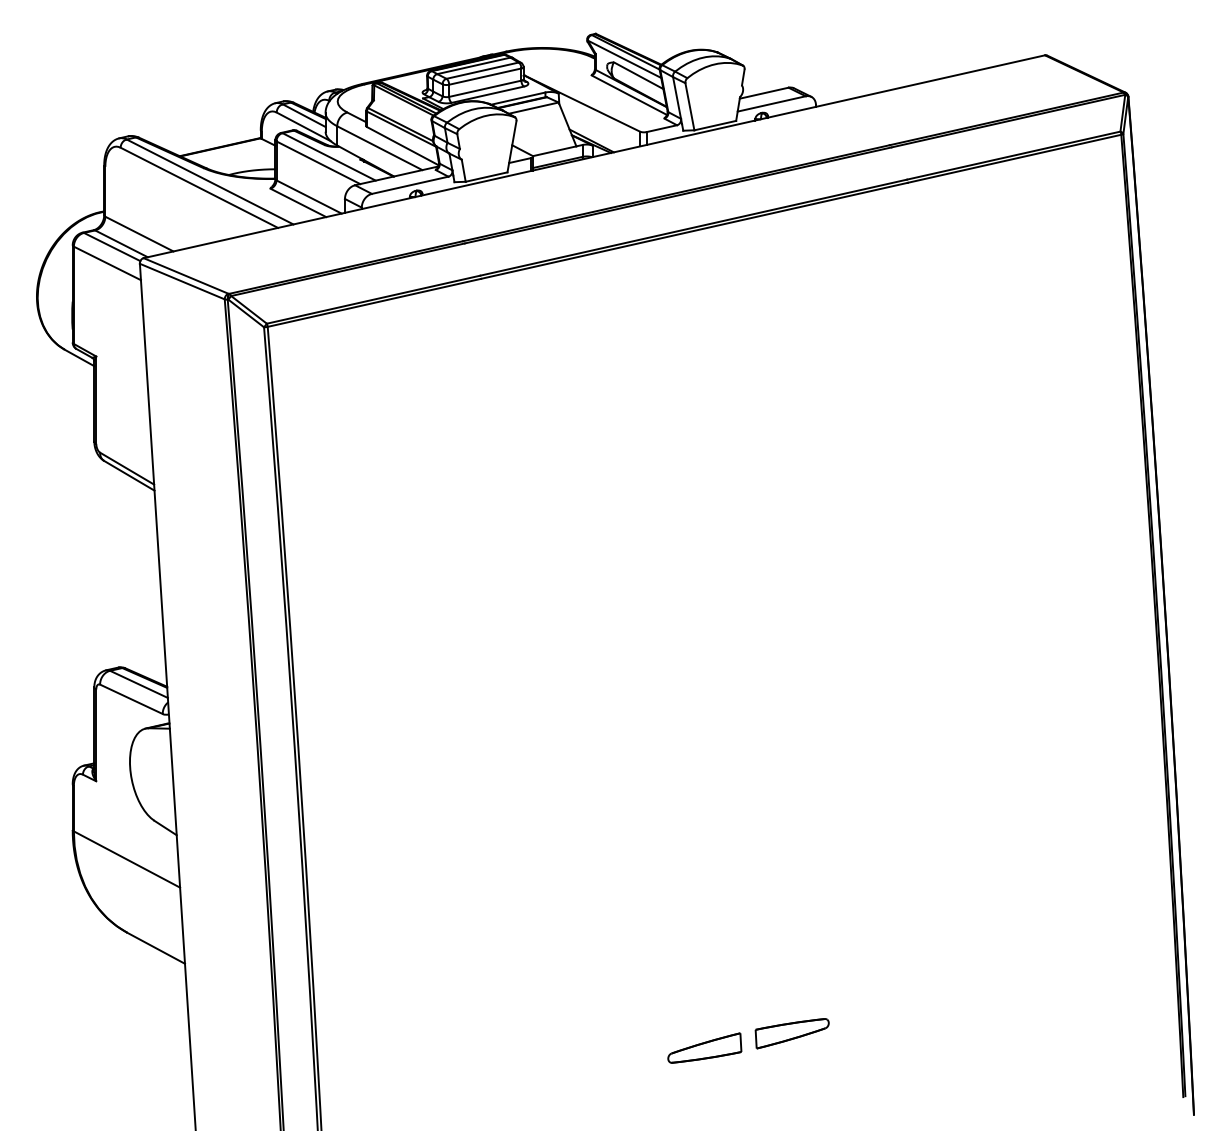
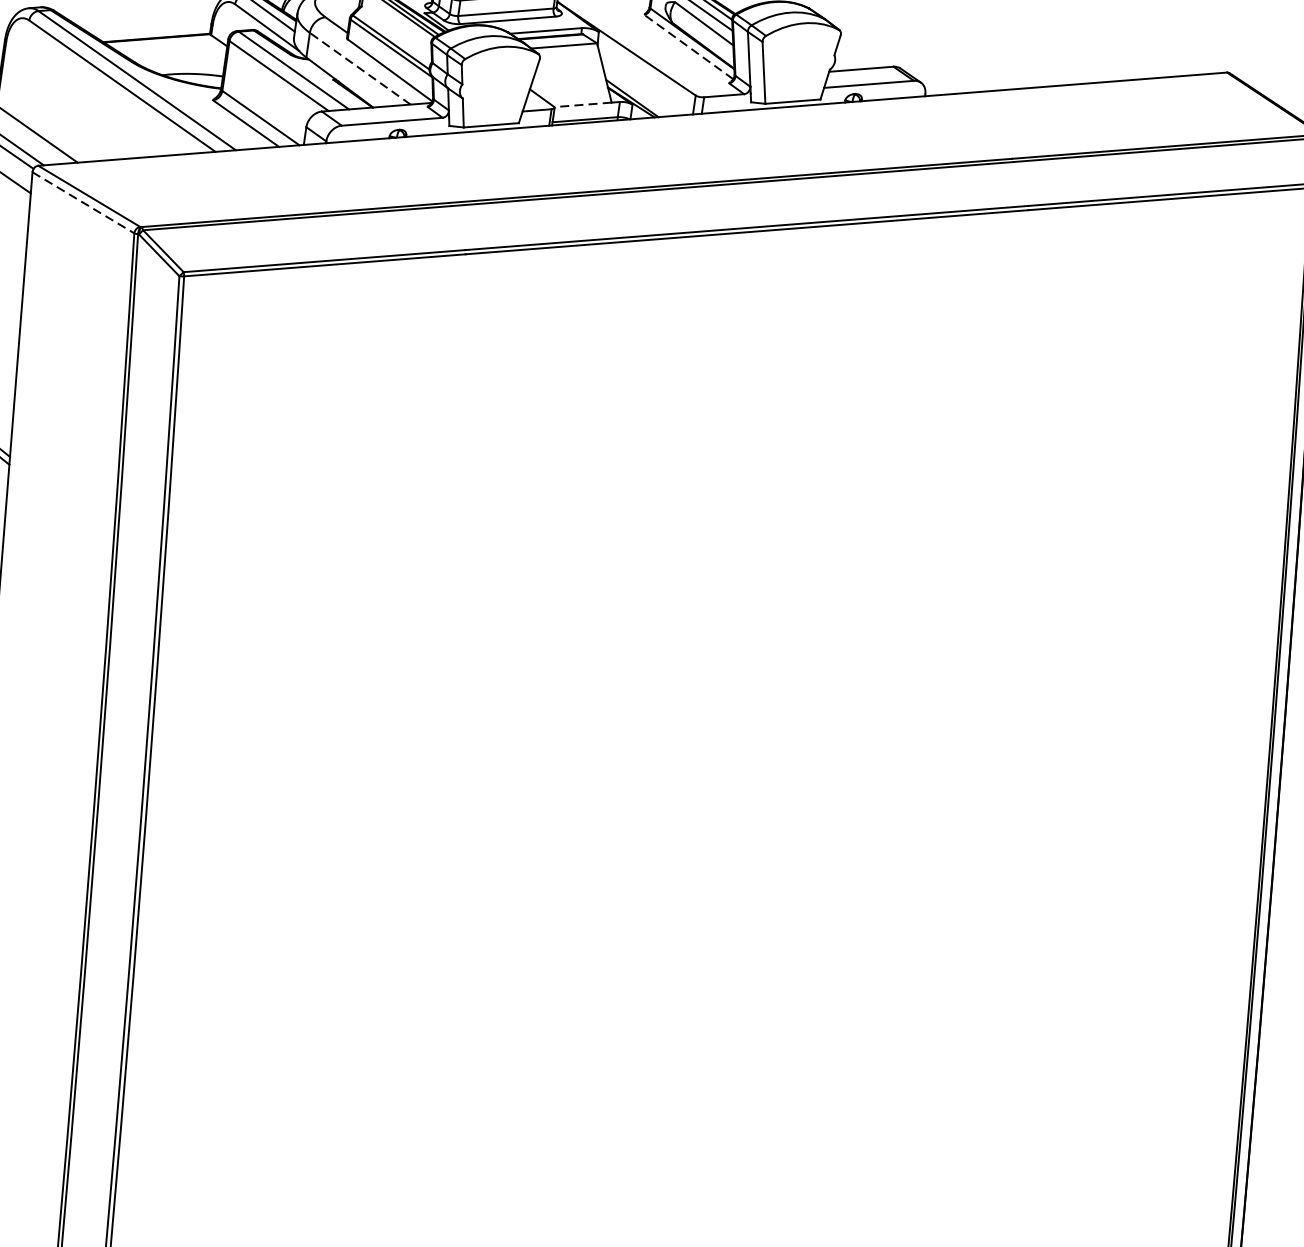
line: (629, 95) -> (688, 47), solid -> dashed
line: (379, 148) -> (359, 69), solid -> dashed
line: (554, 151) -> (582, 105), solid -> dashed
line: (182, 281) -> (83, 202), solid -> dashed

